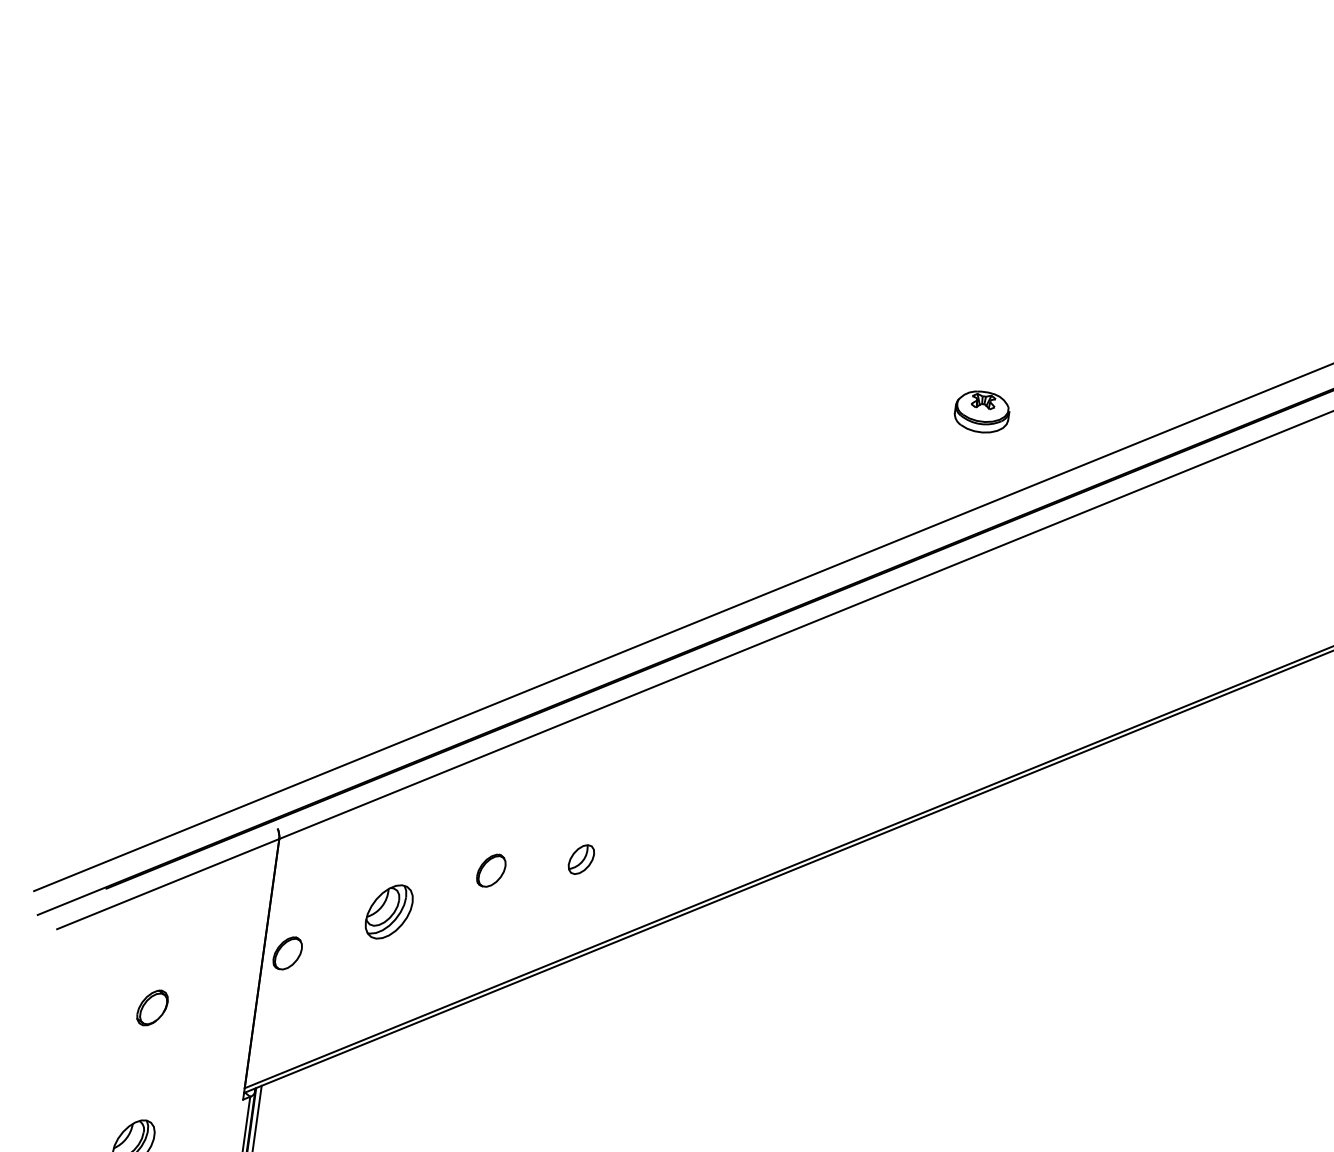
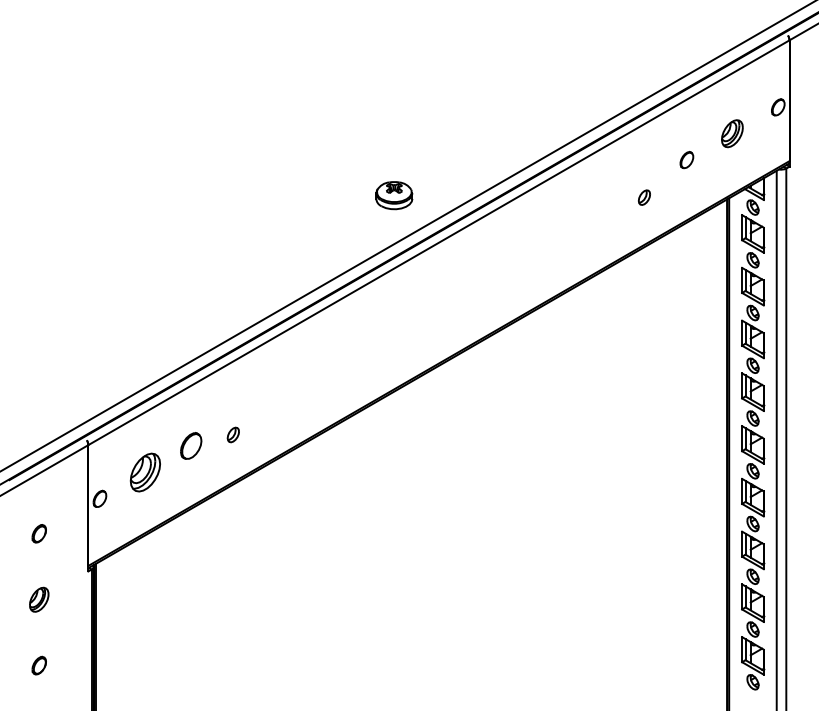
part: (982, 411) -> (394, 195), size x1.4
part: (491, 871) -> (191, 446), size x1.6
part: (389, 911) -> (145, 472), size x1.4

